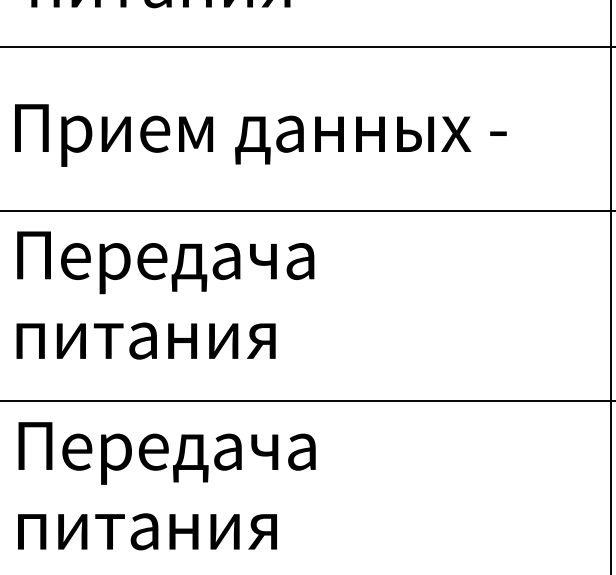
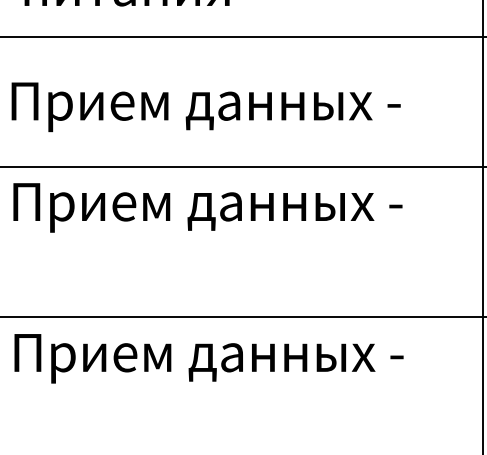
text: (262, 301) -> (207, 238), Передача питания -> Прием данных -
text: (263, 492) -> (208, 389), Передача питания -> Прием данных -

